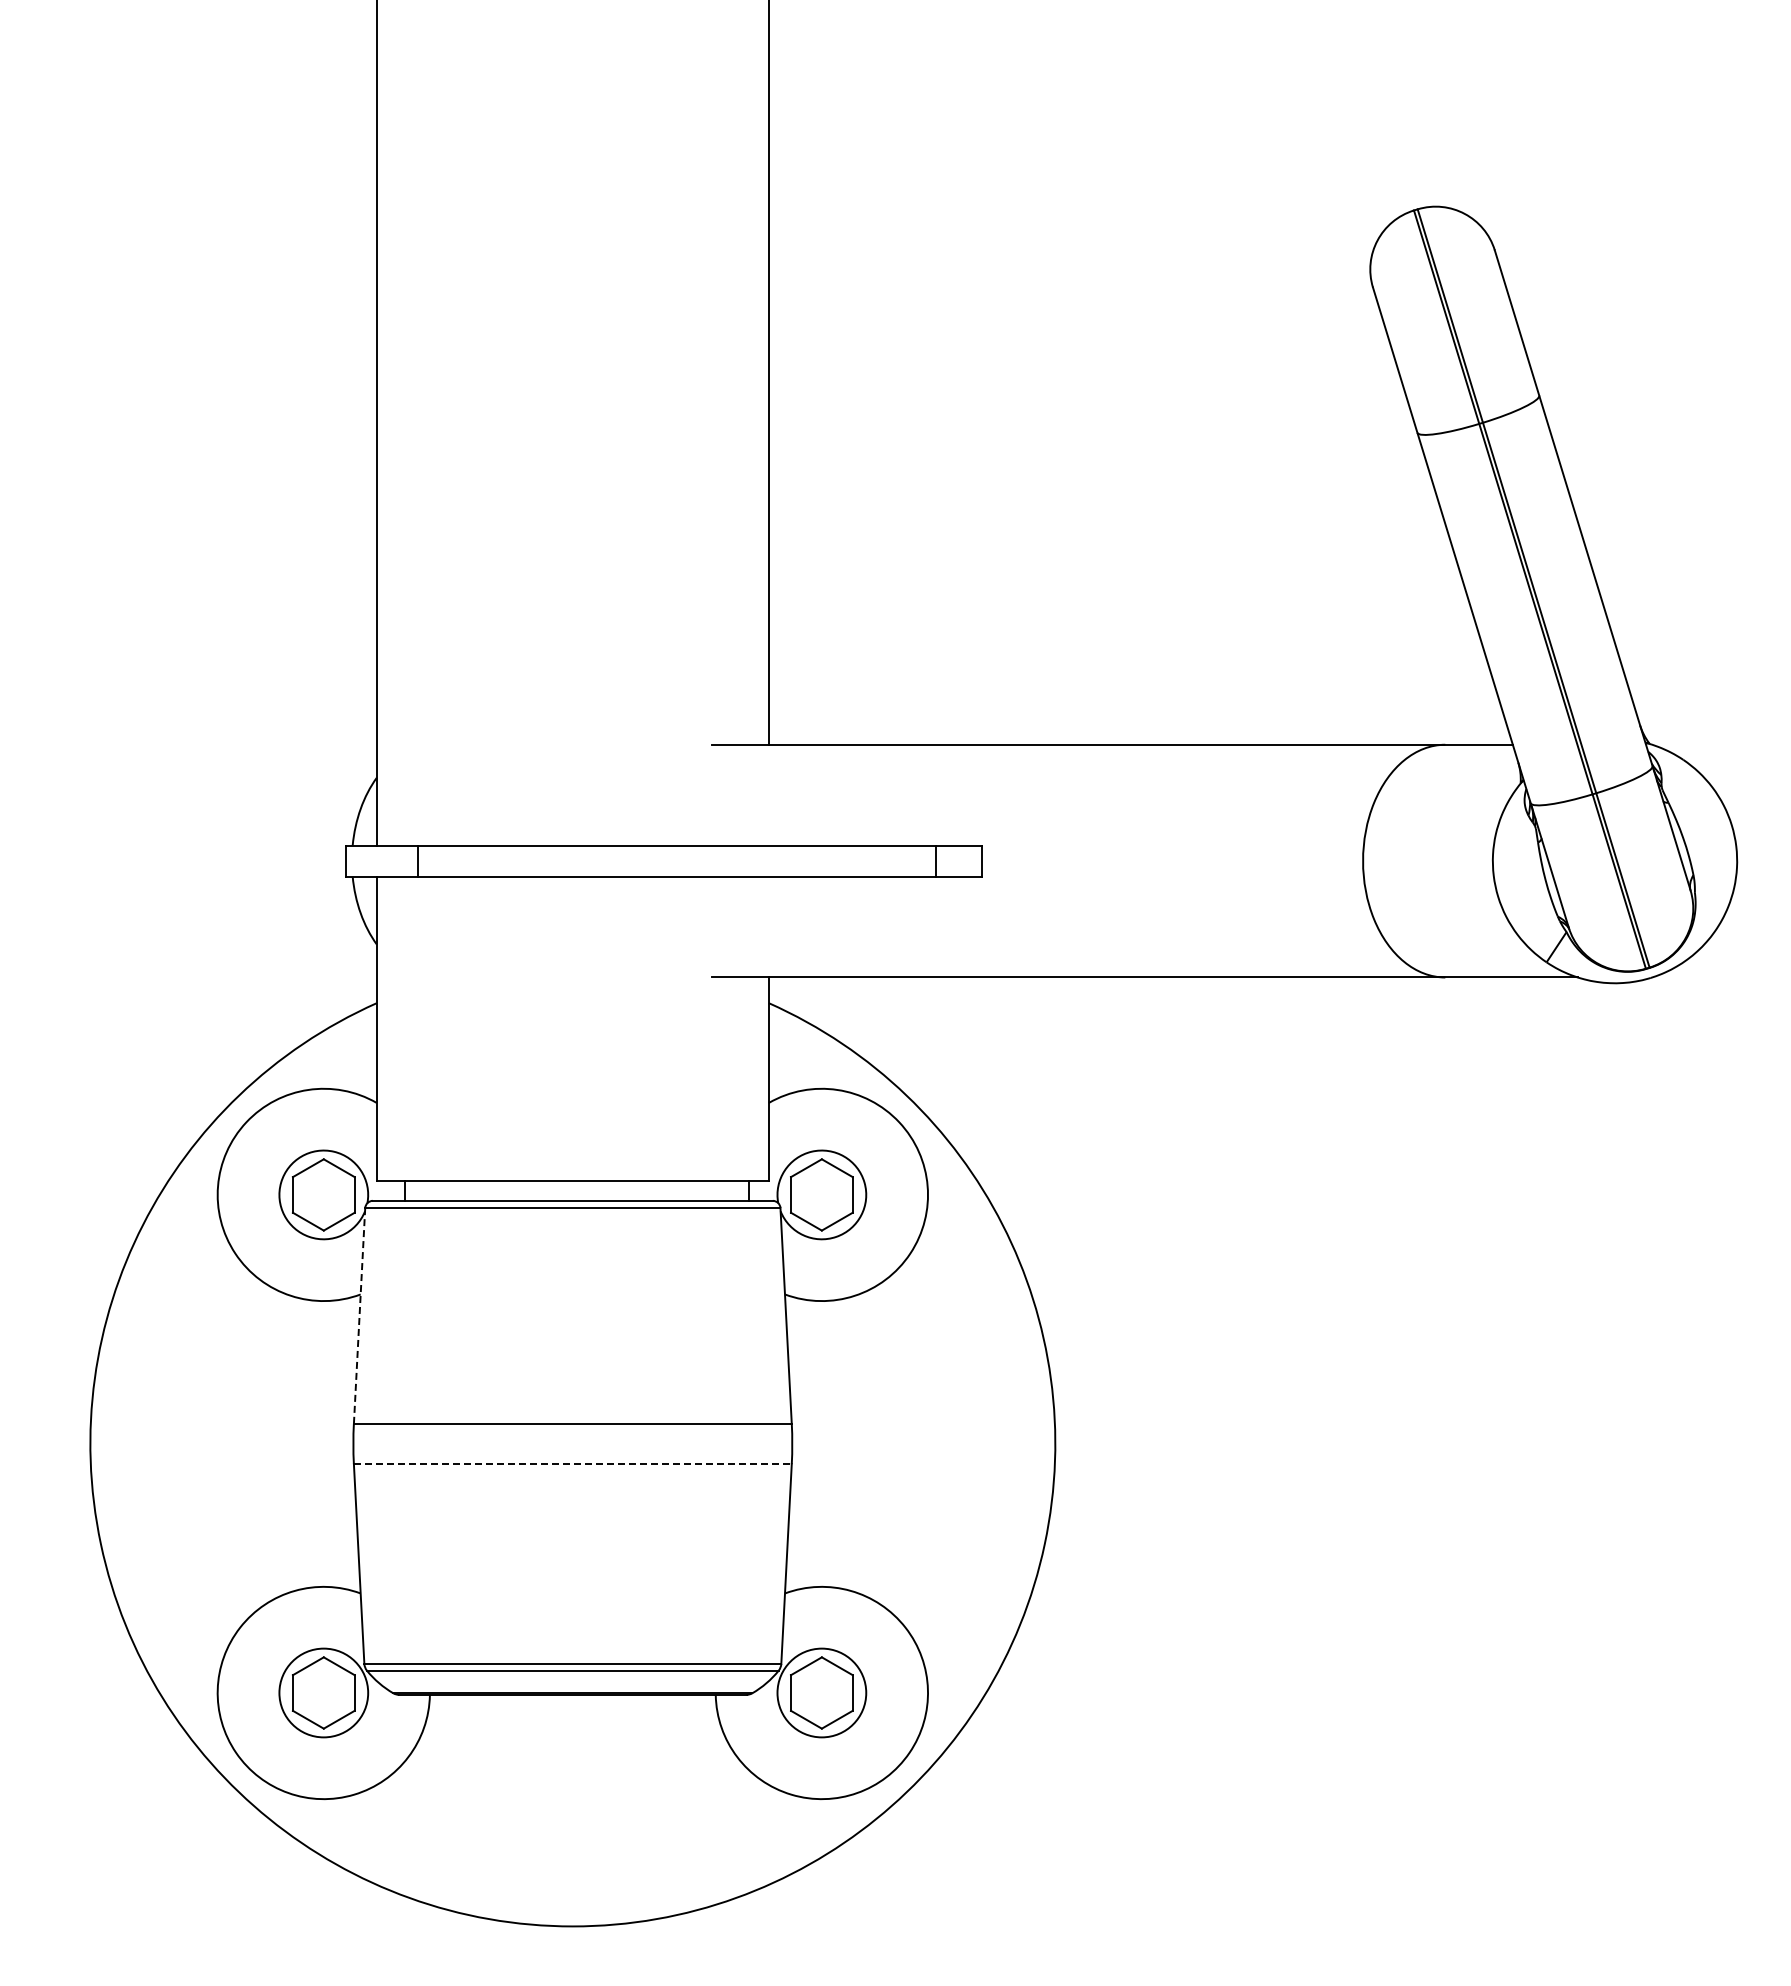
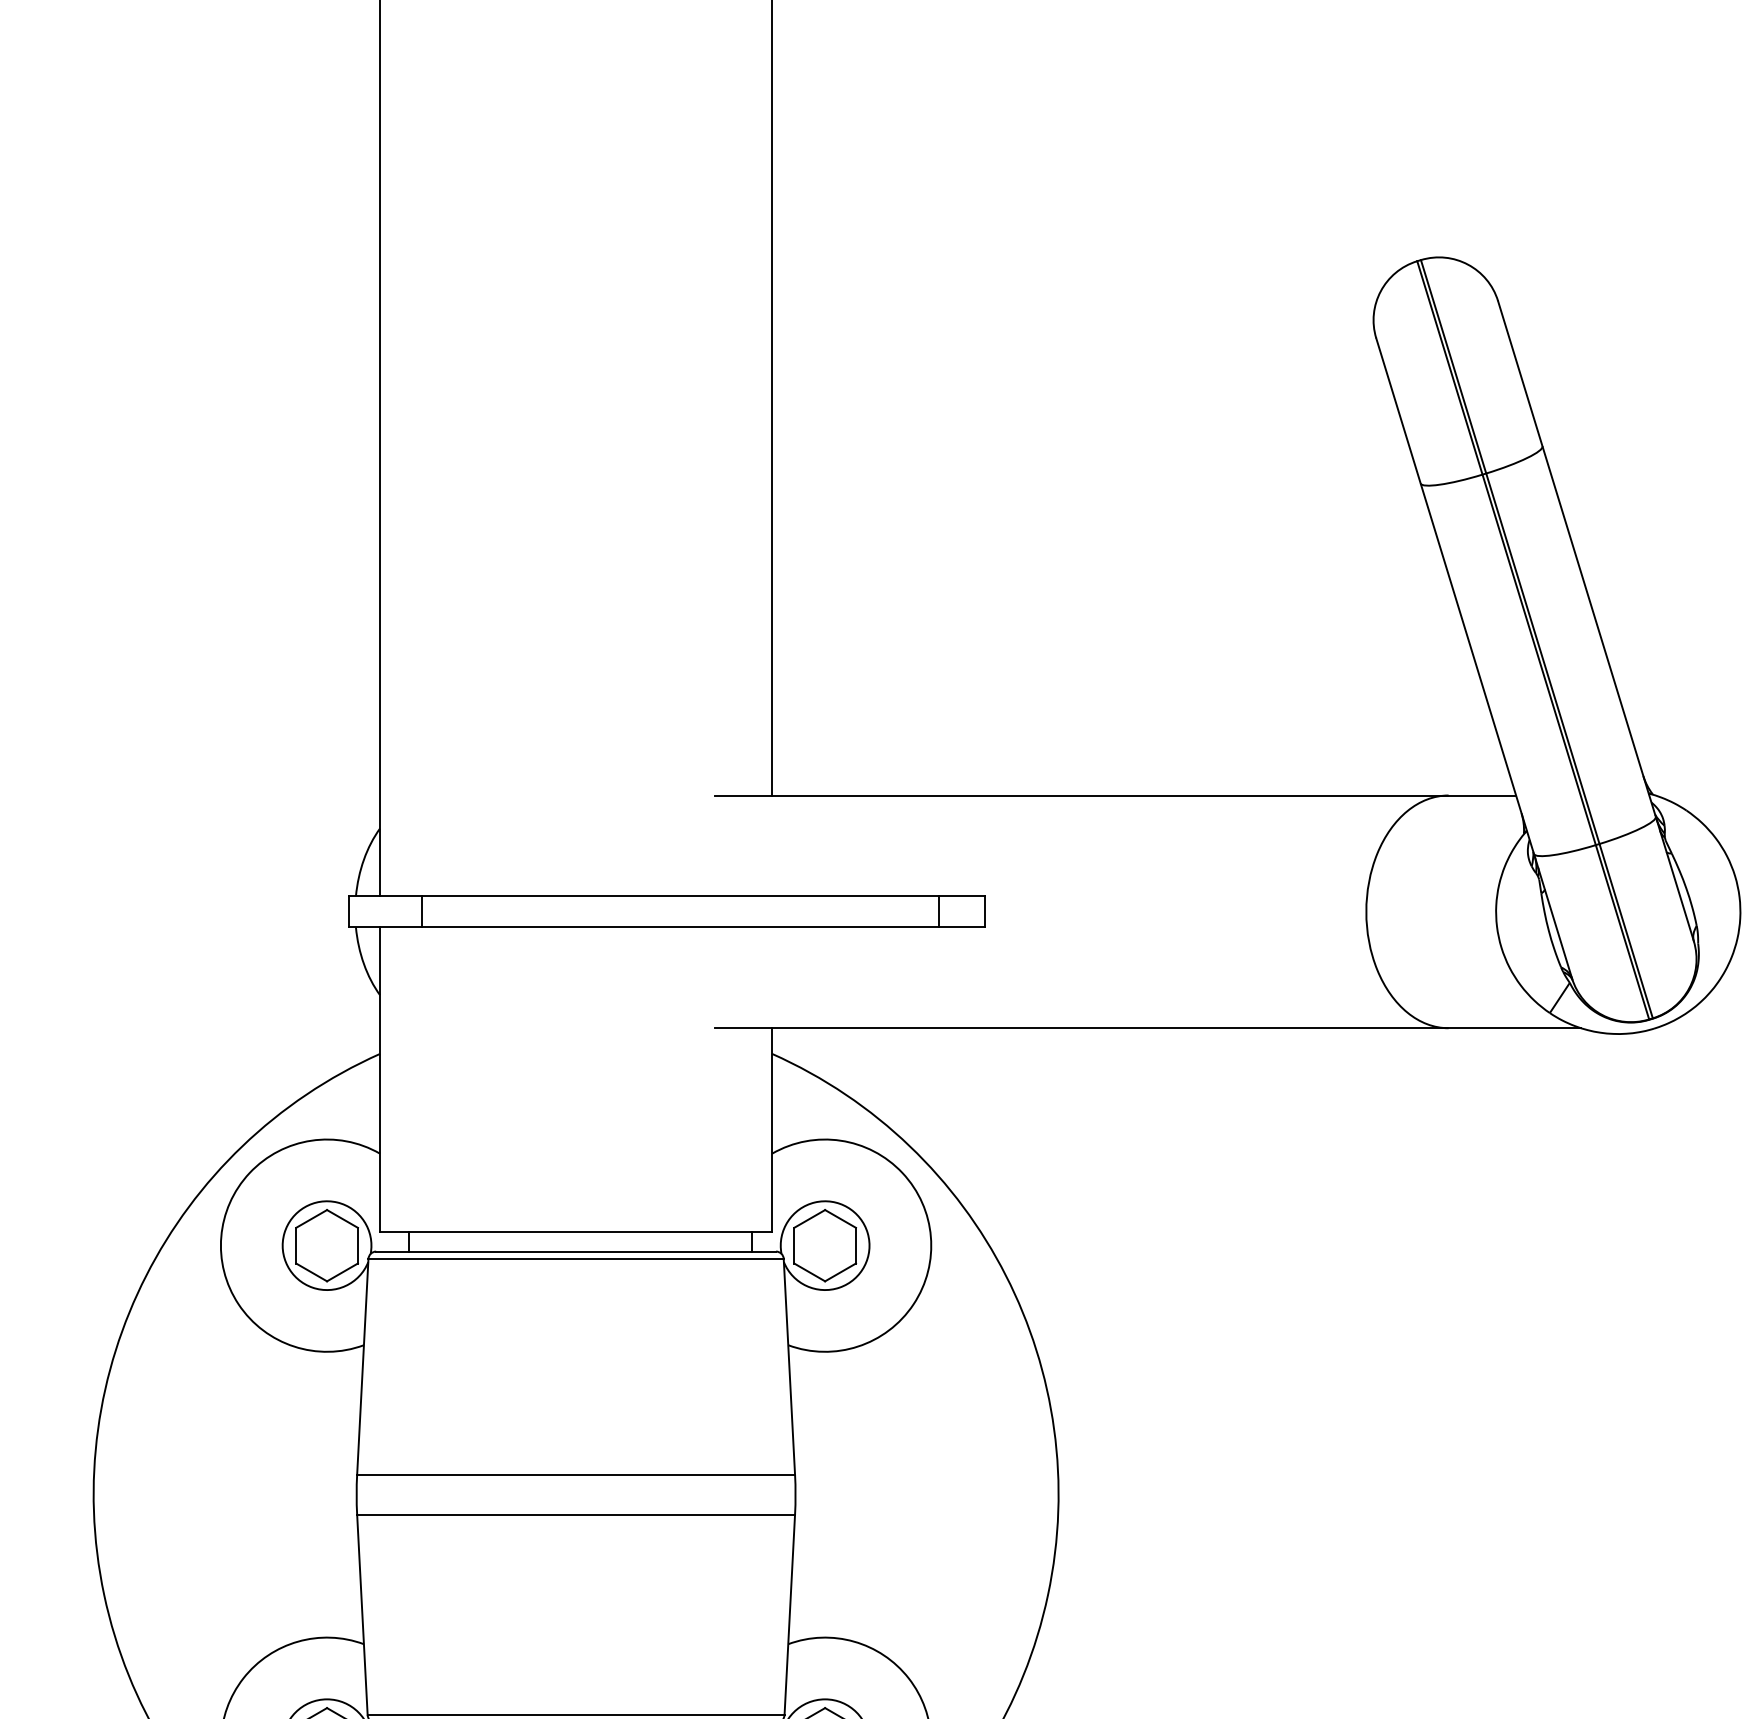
line: (359, 1315) -> (362, 1366), dashed -> solid
line: (572, 1464) -> (575, 1515), dashed -> solid

